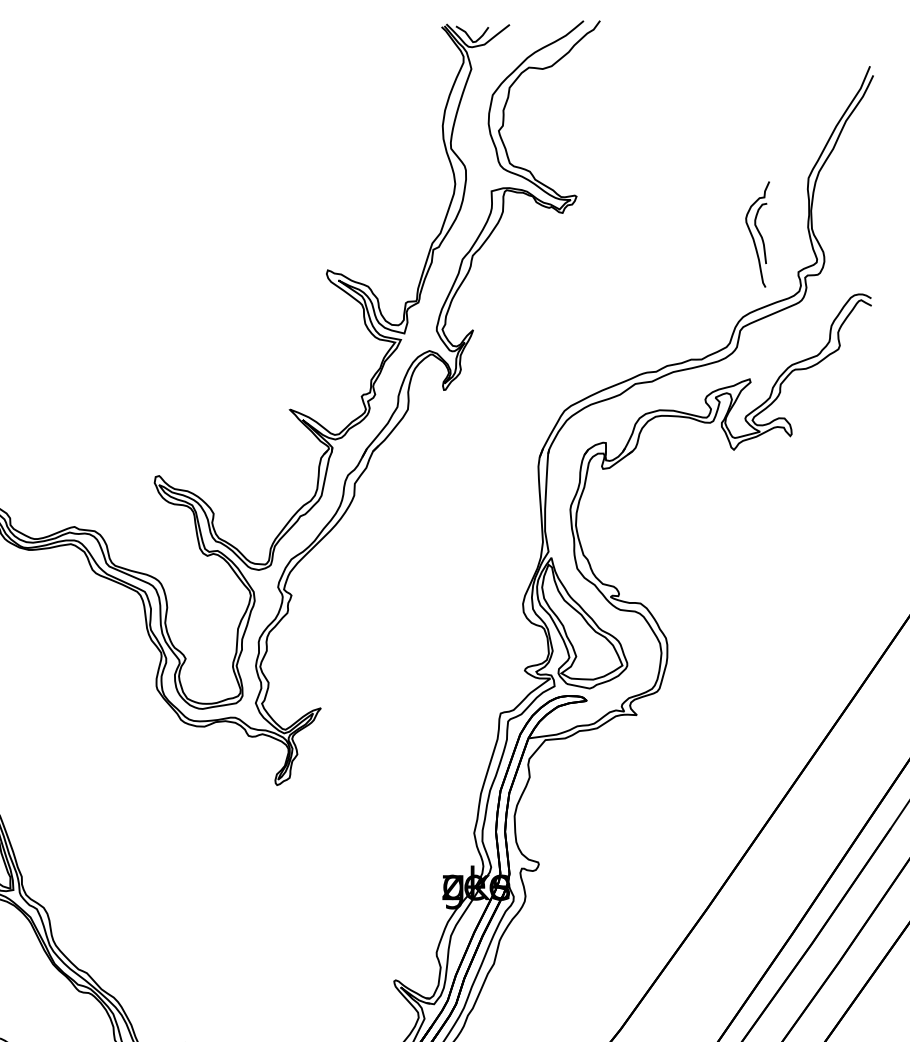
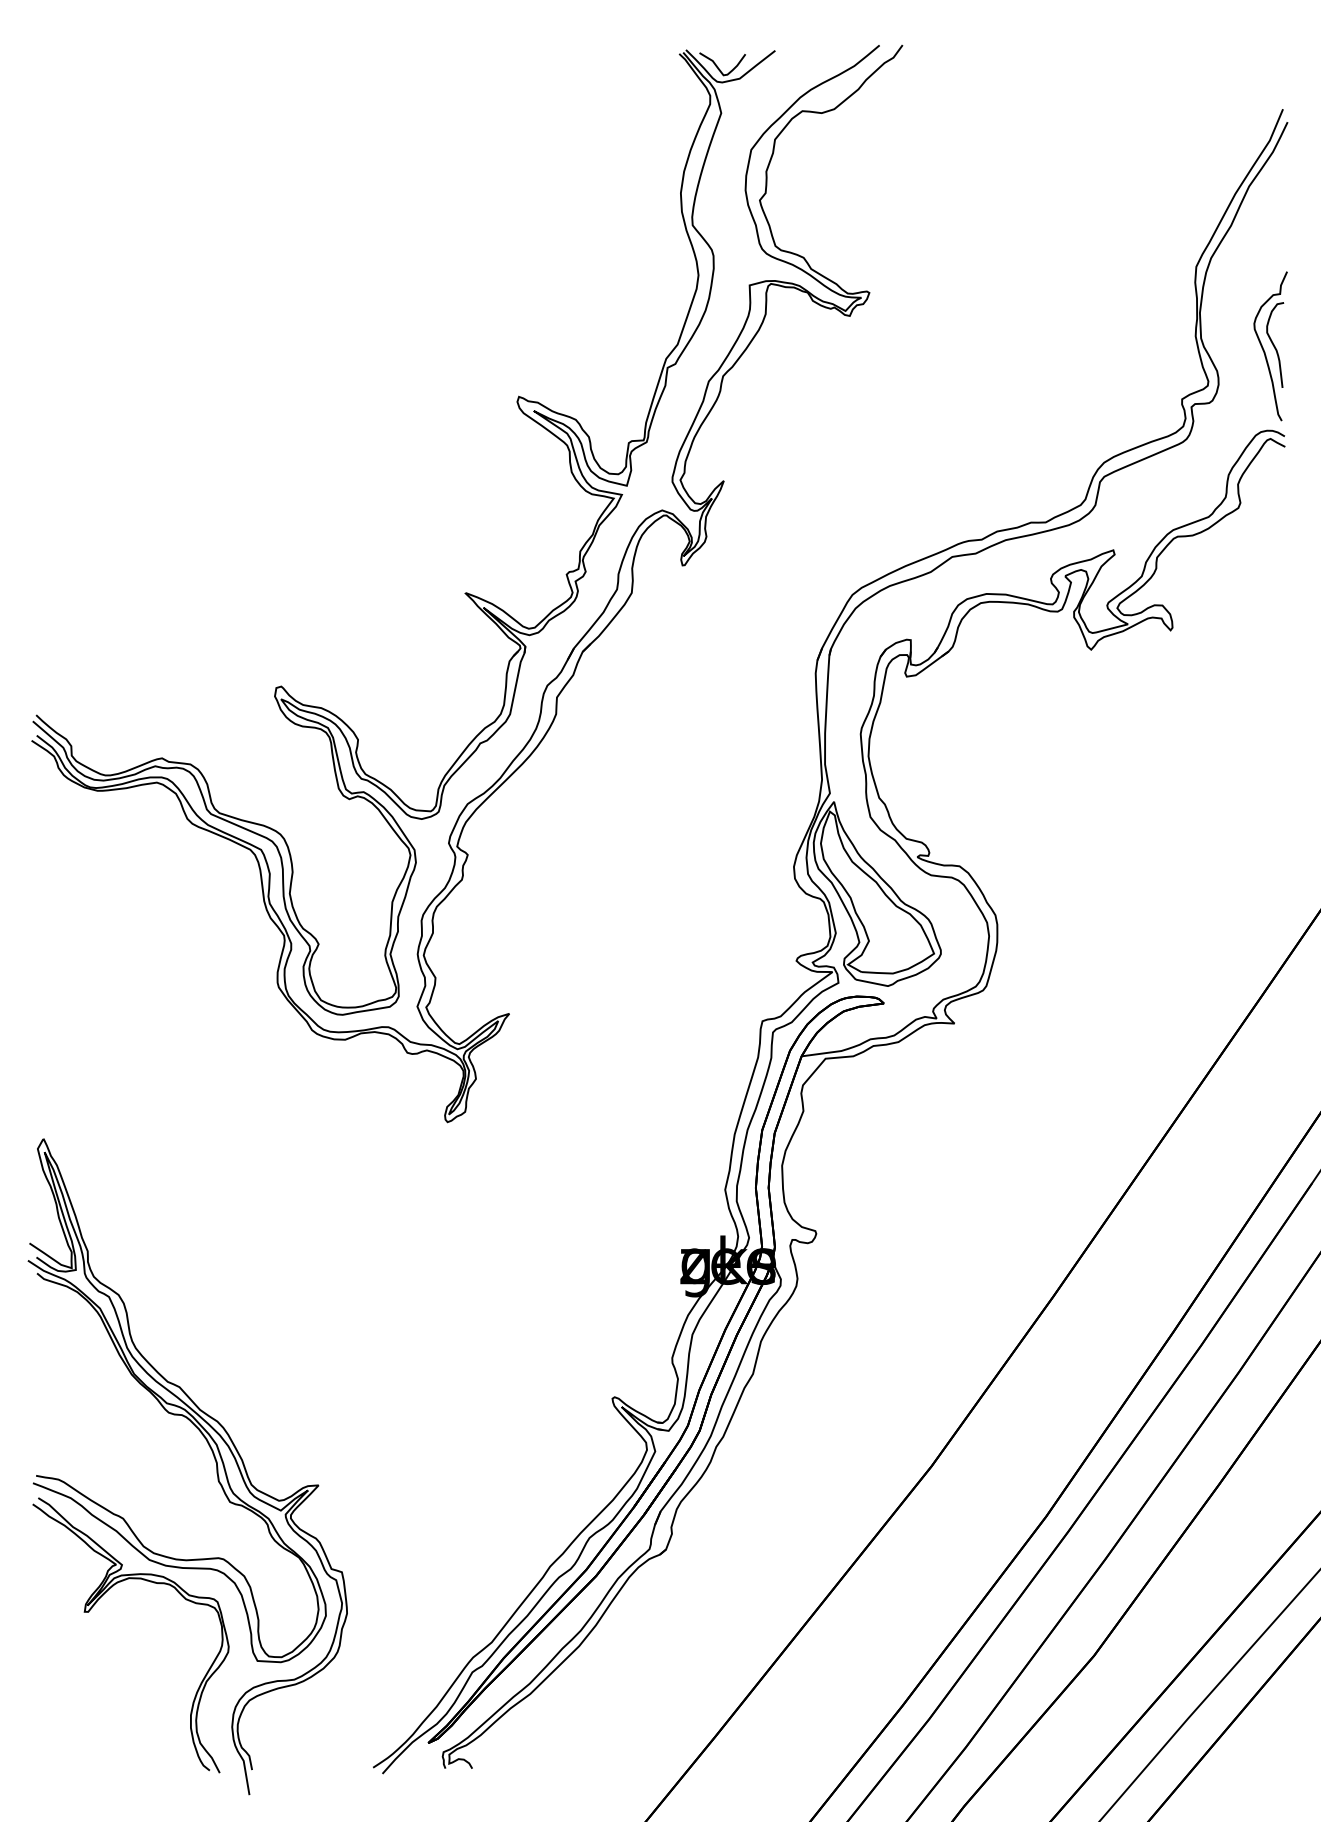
part: (757, 234) -> (1270, 346), moved

